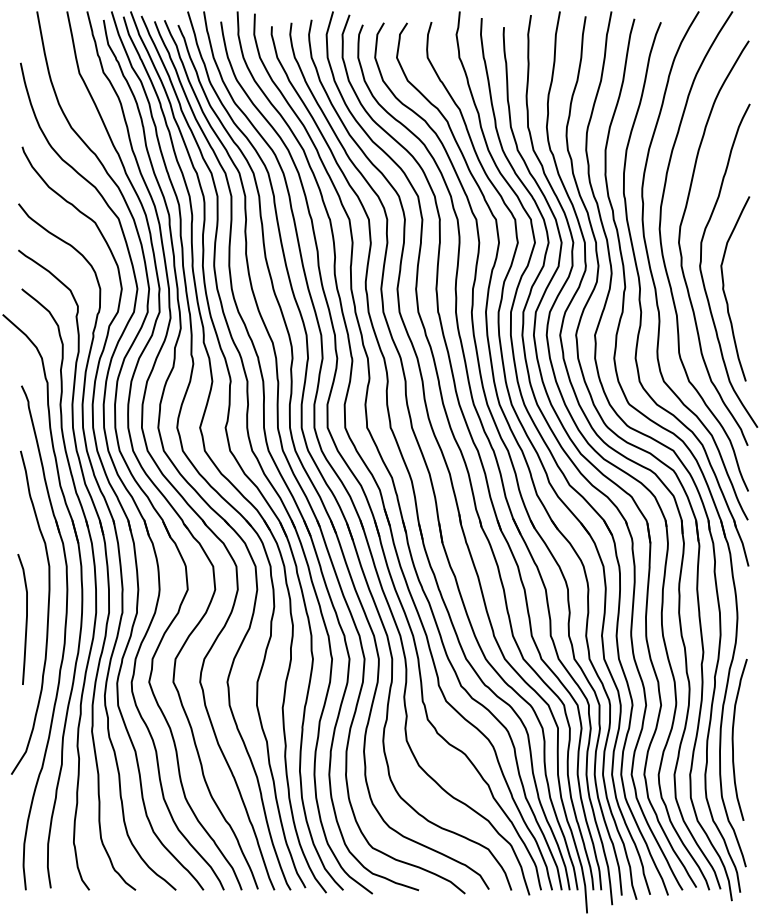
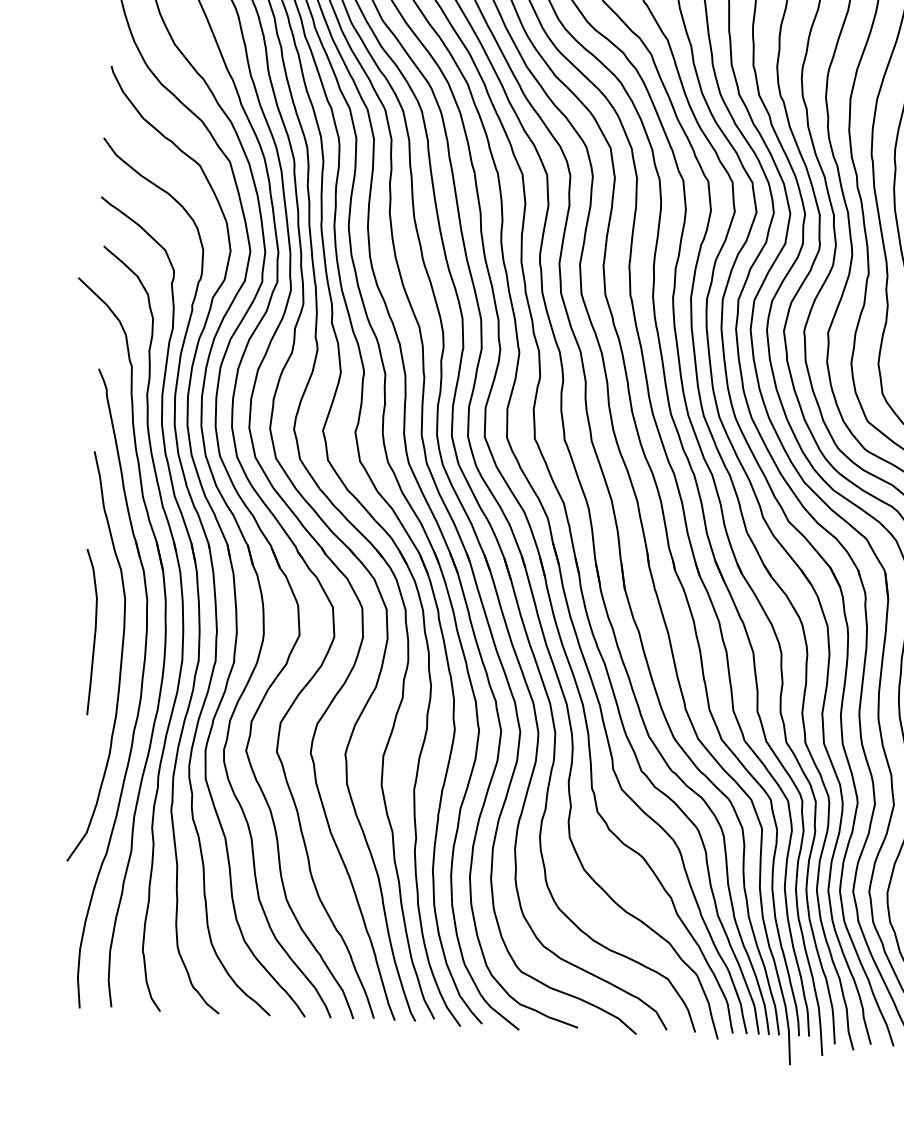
curve: (25, 619) -> (93, 632), moved

